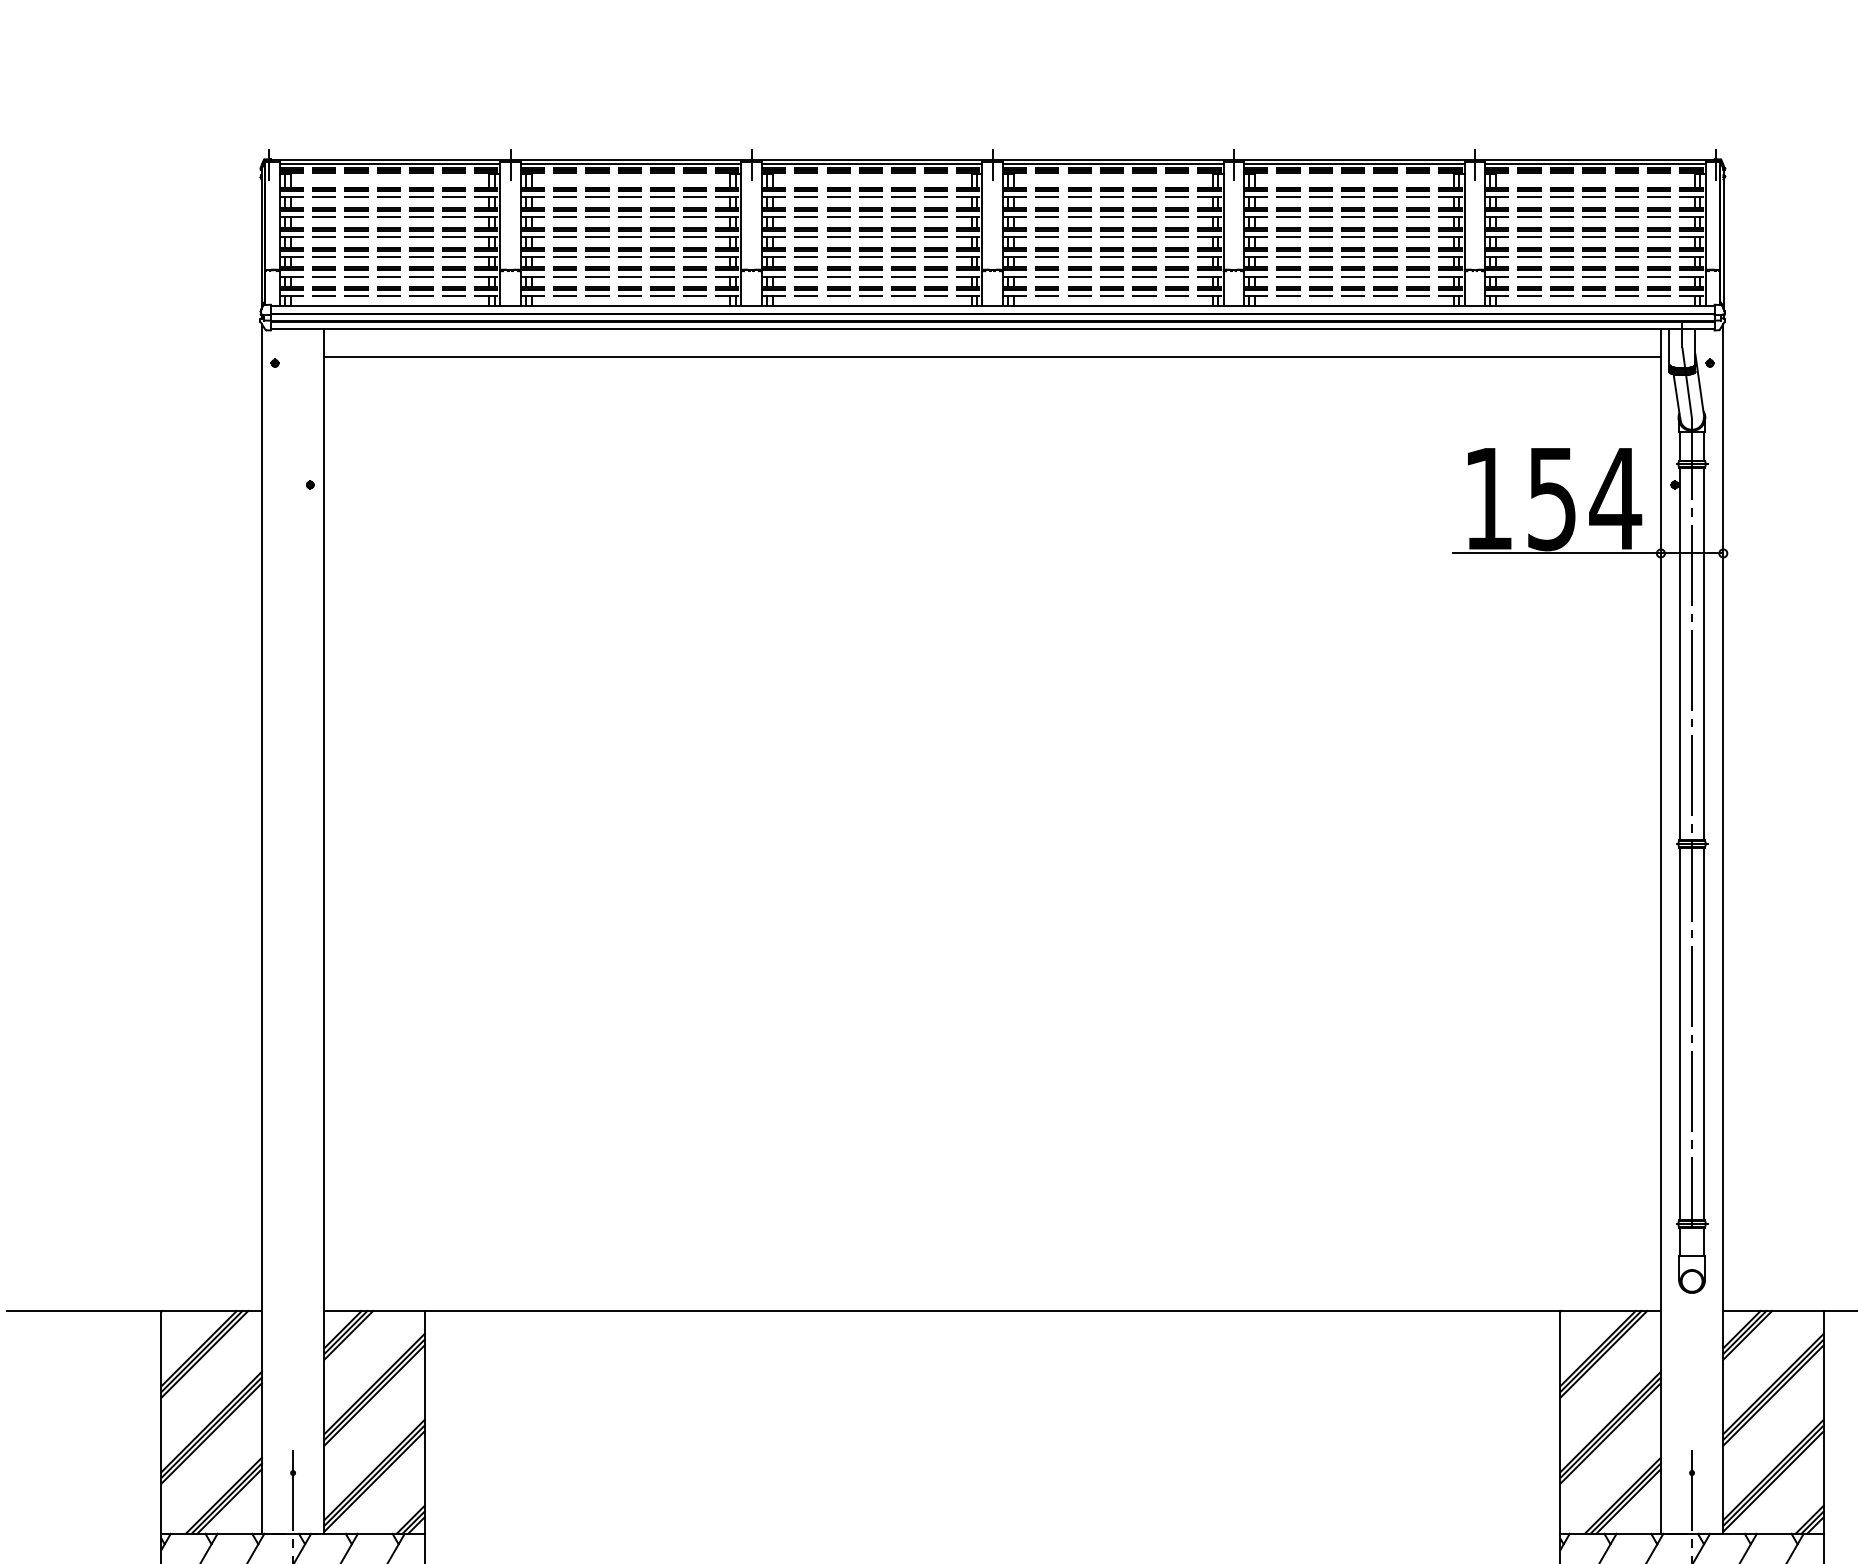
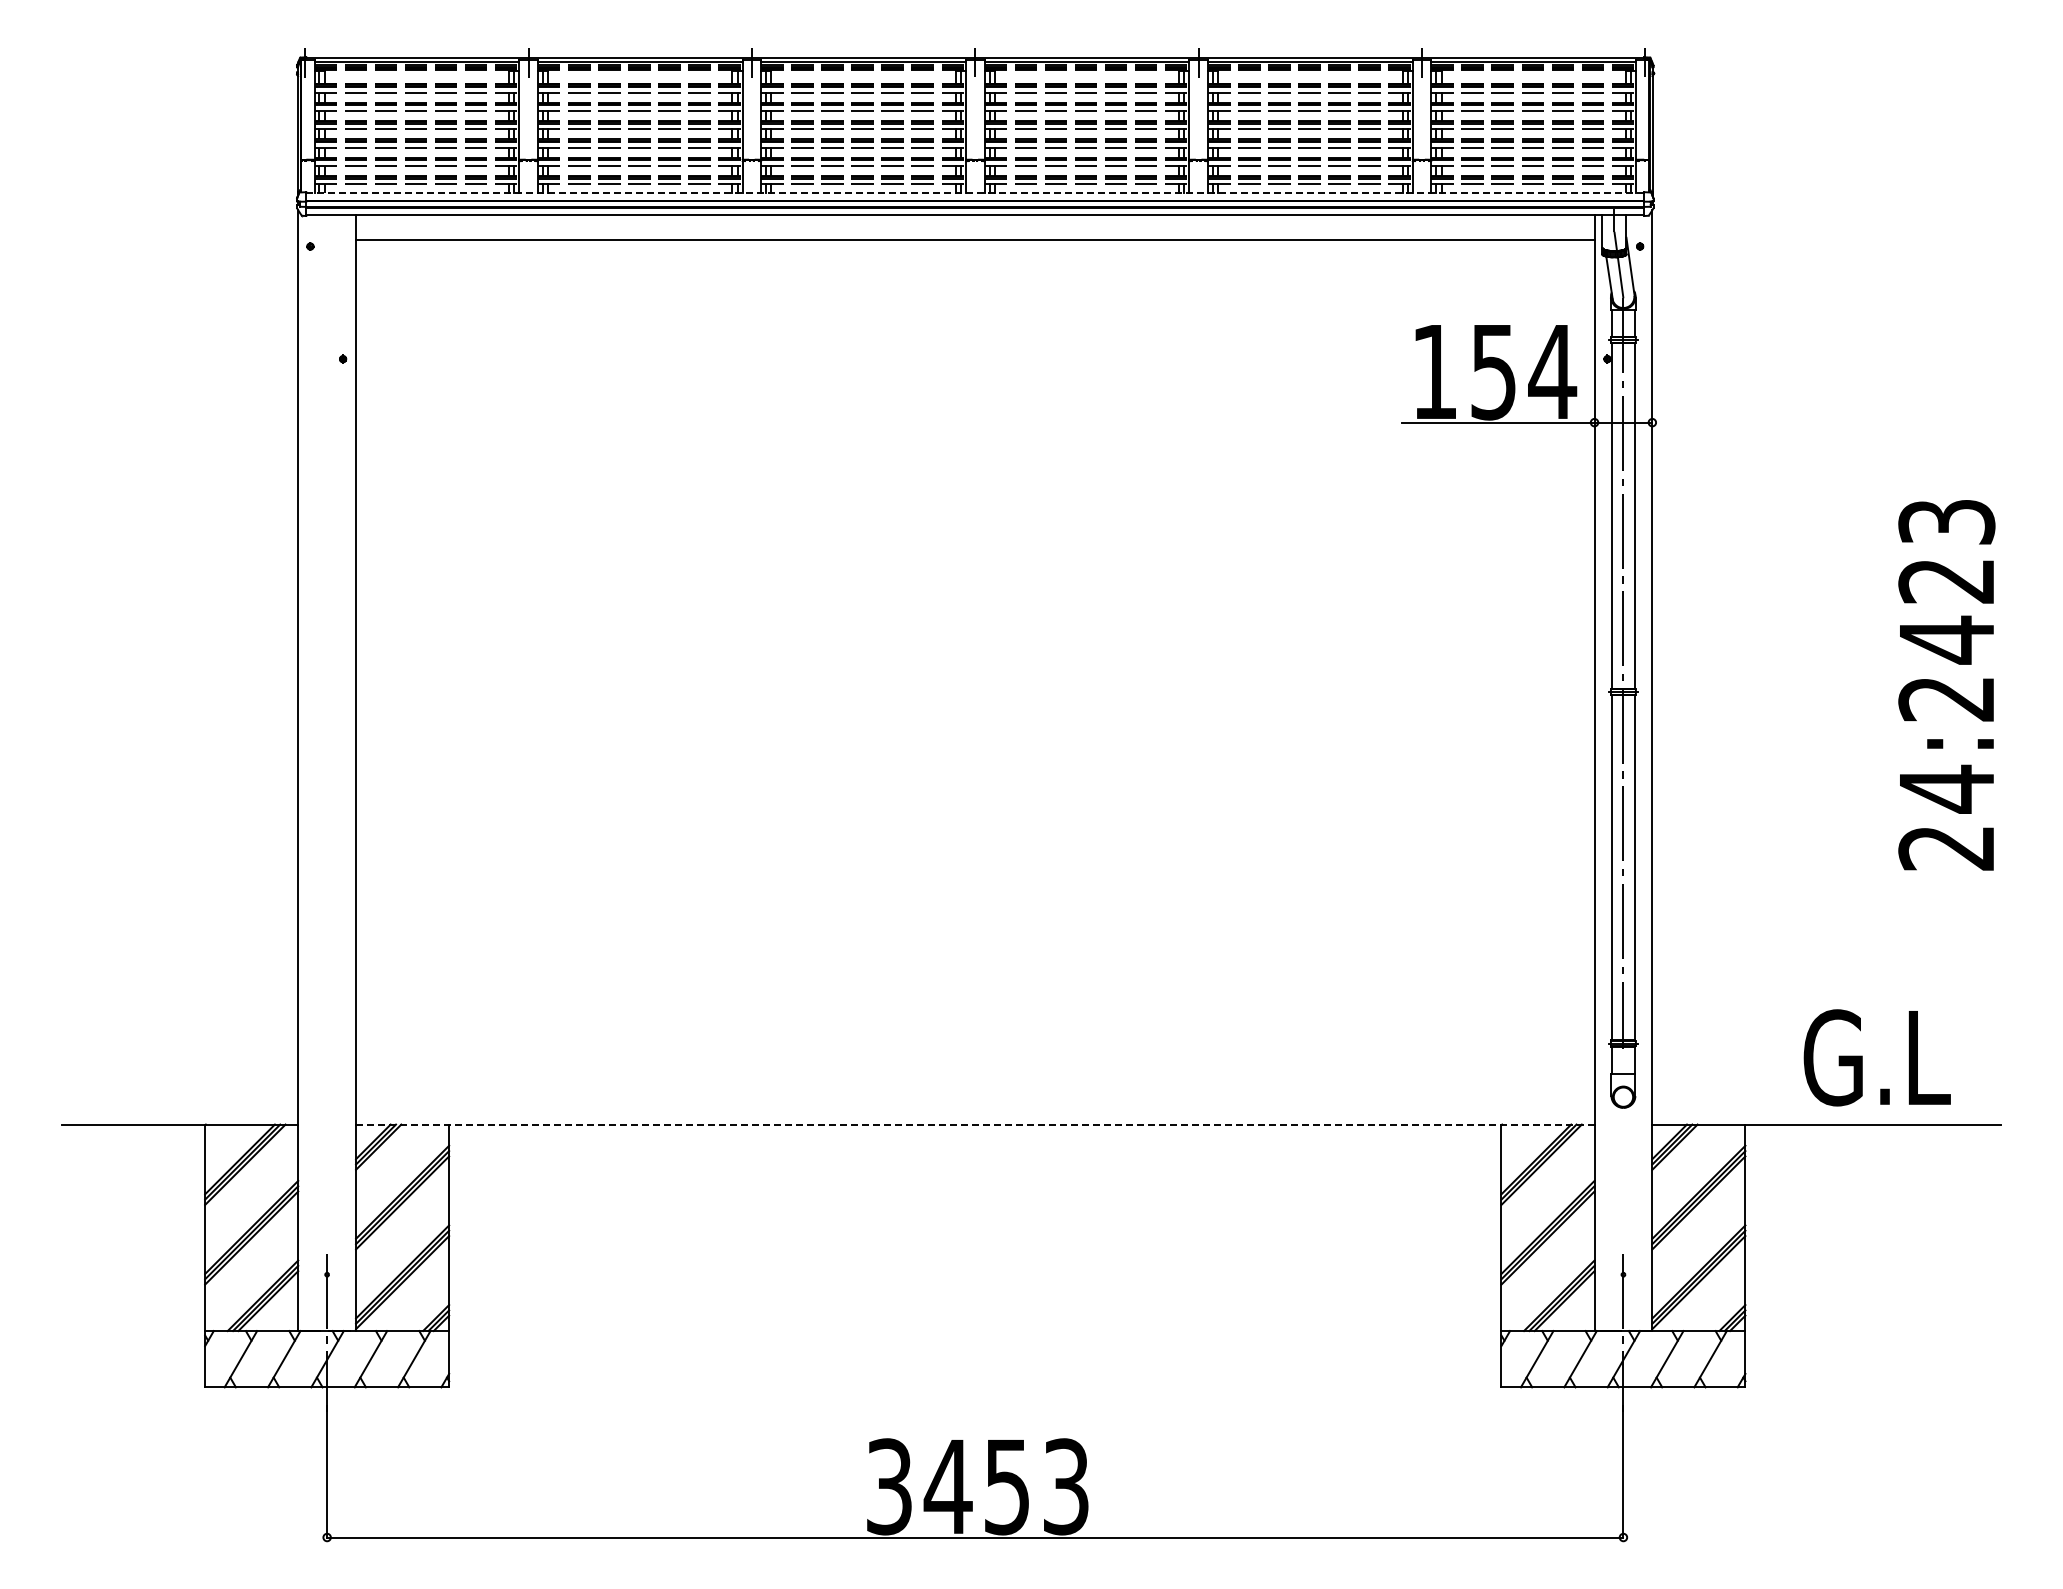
line: (992, 306) -> (975, 193), solid -> dashed
line: (991, 1310) -> (974, 1124), solid -> dashed

